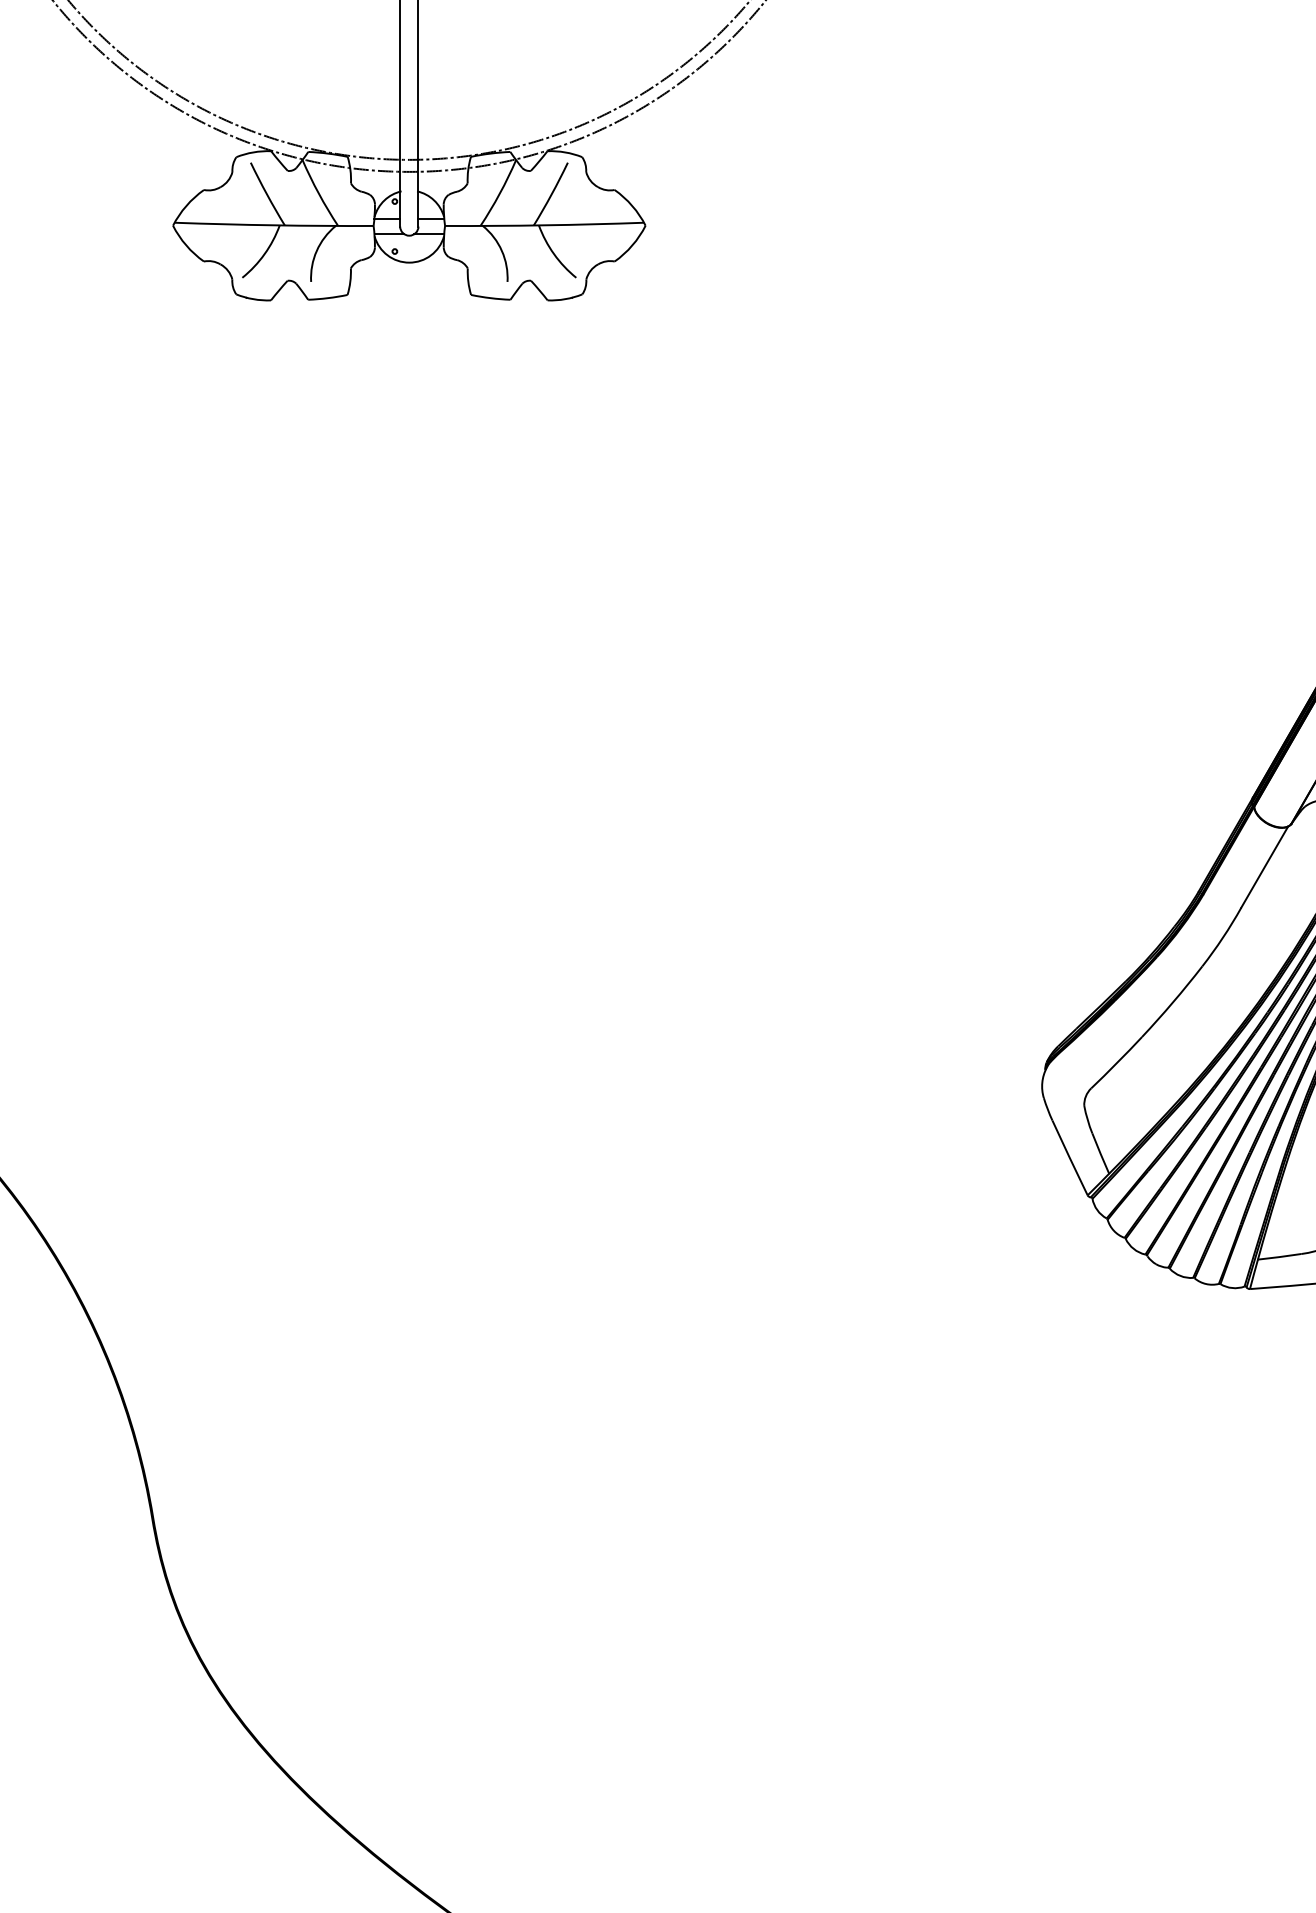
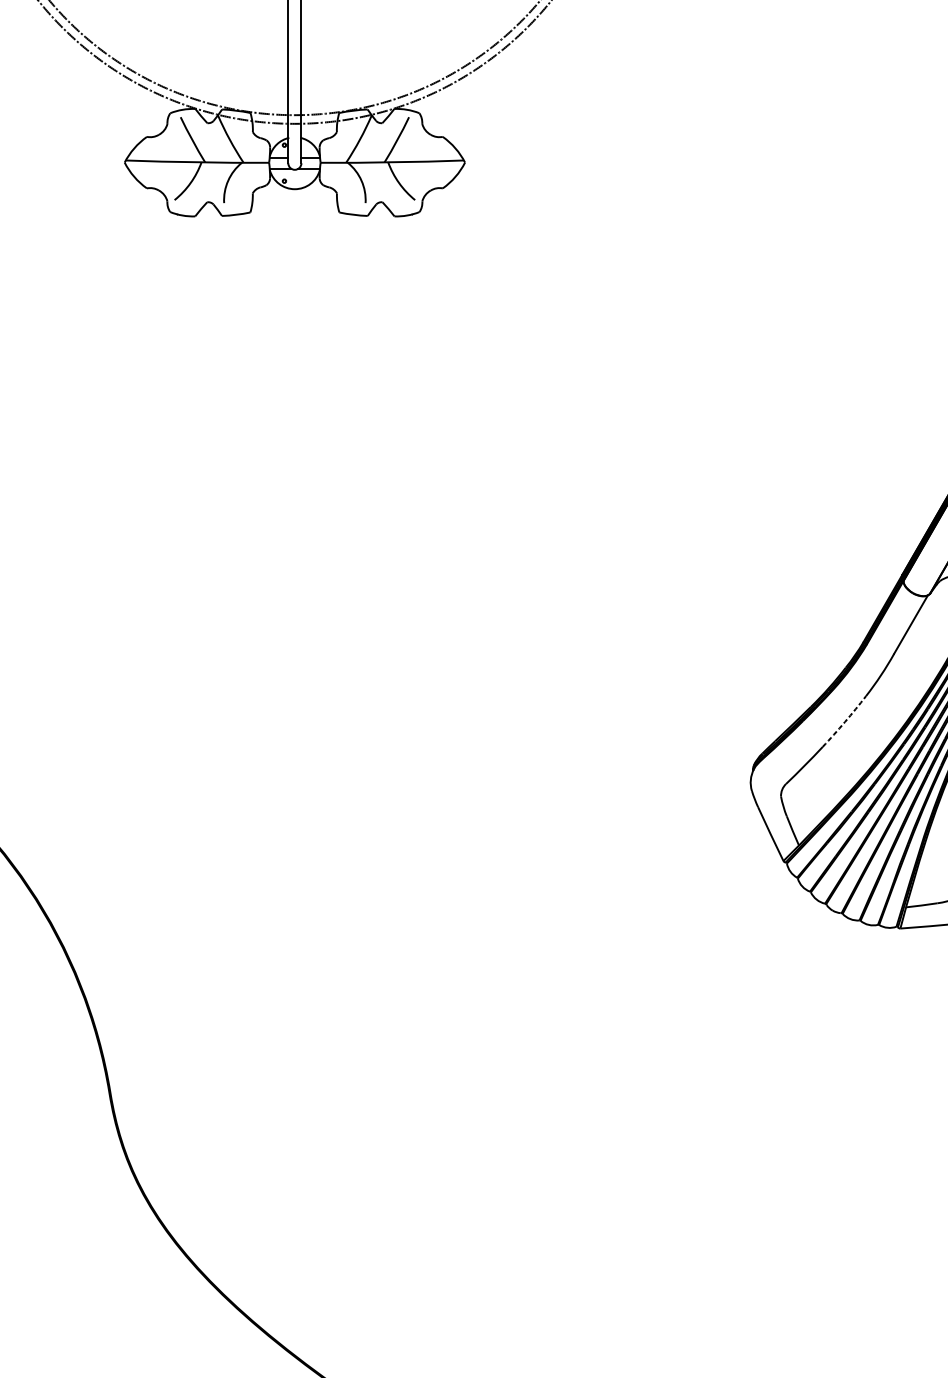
arc: (1173, 1002) -> (845, 722), solid -> dashed

